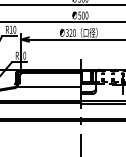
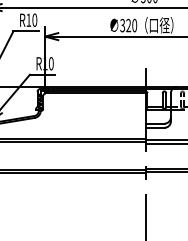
line: (49, 87) -> (92, 116), removed

